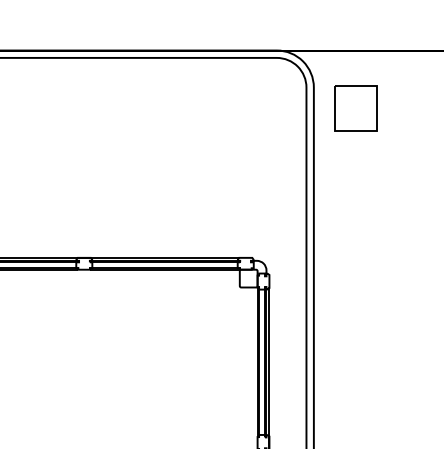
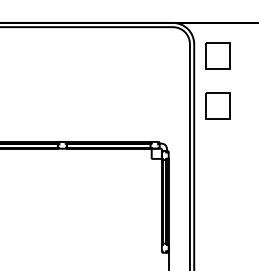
part: (354, 194) -> (217, 105), added

